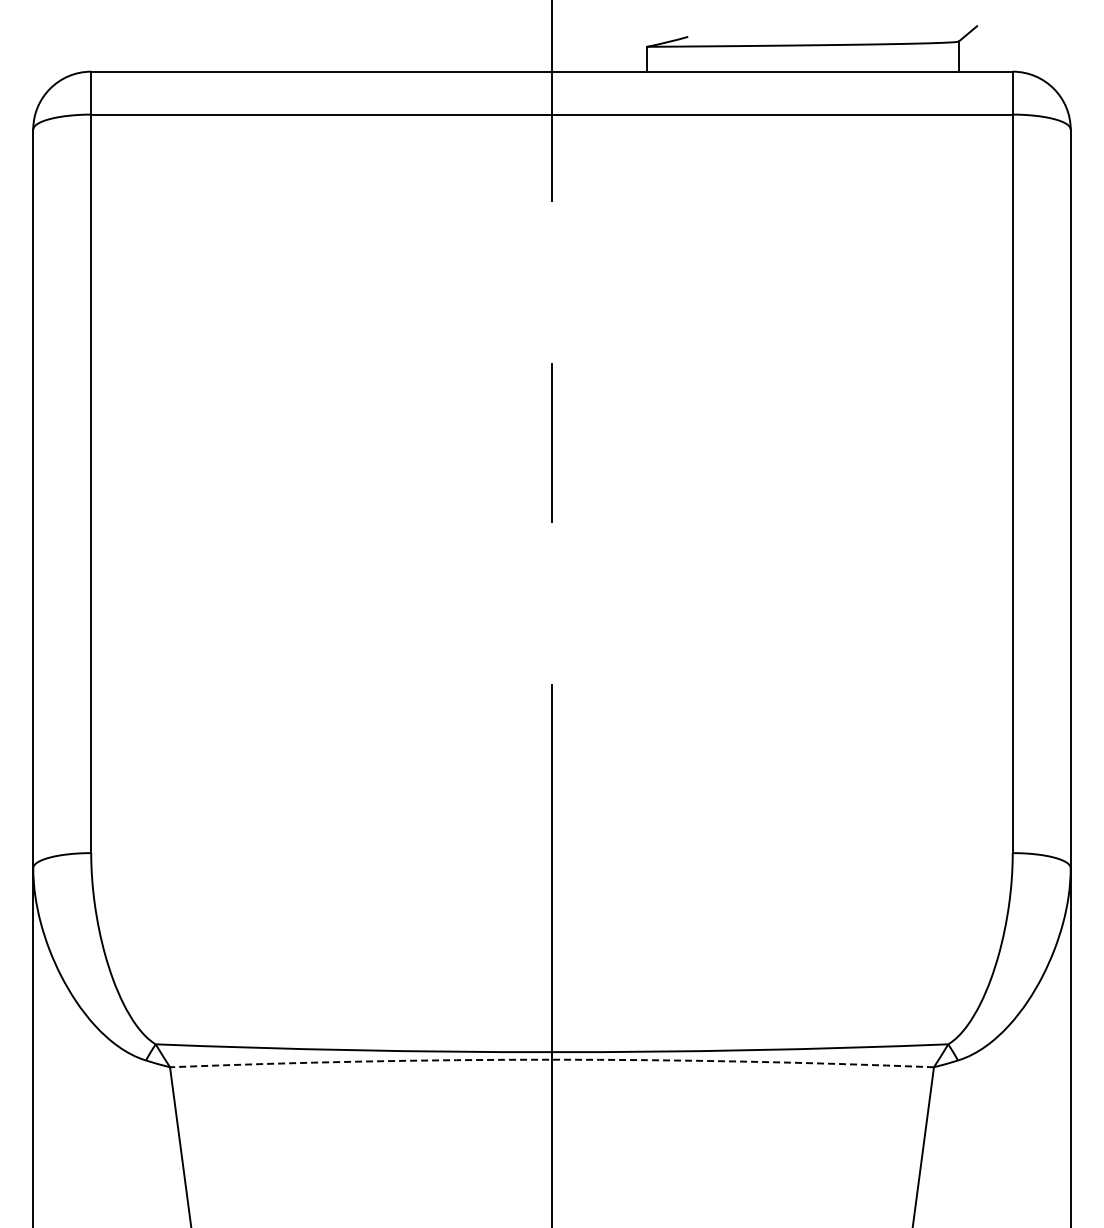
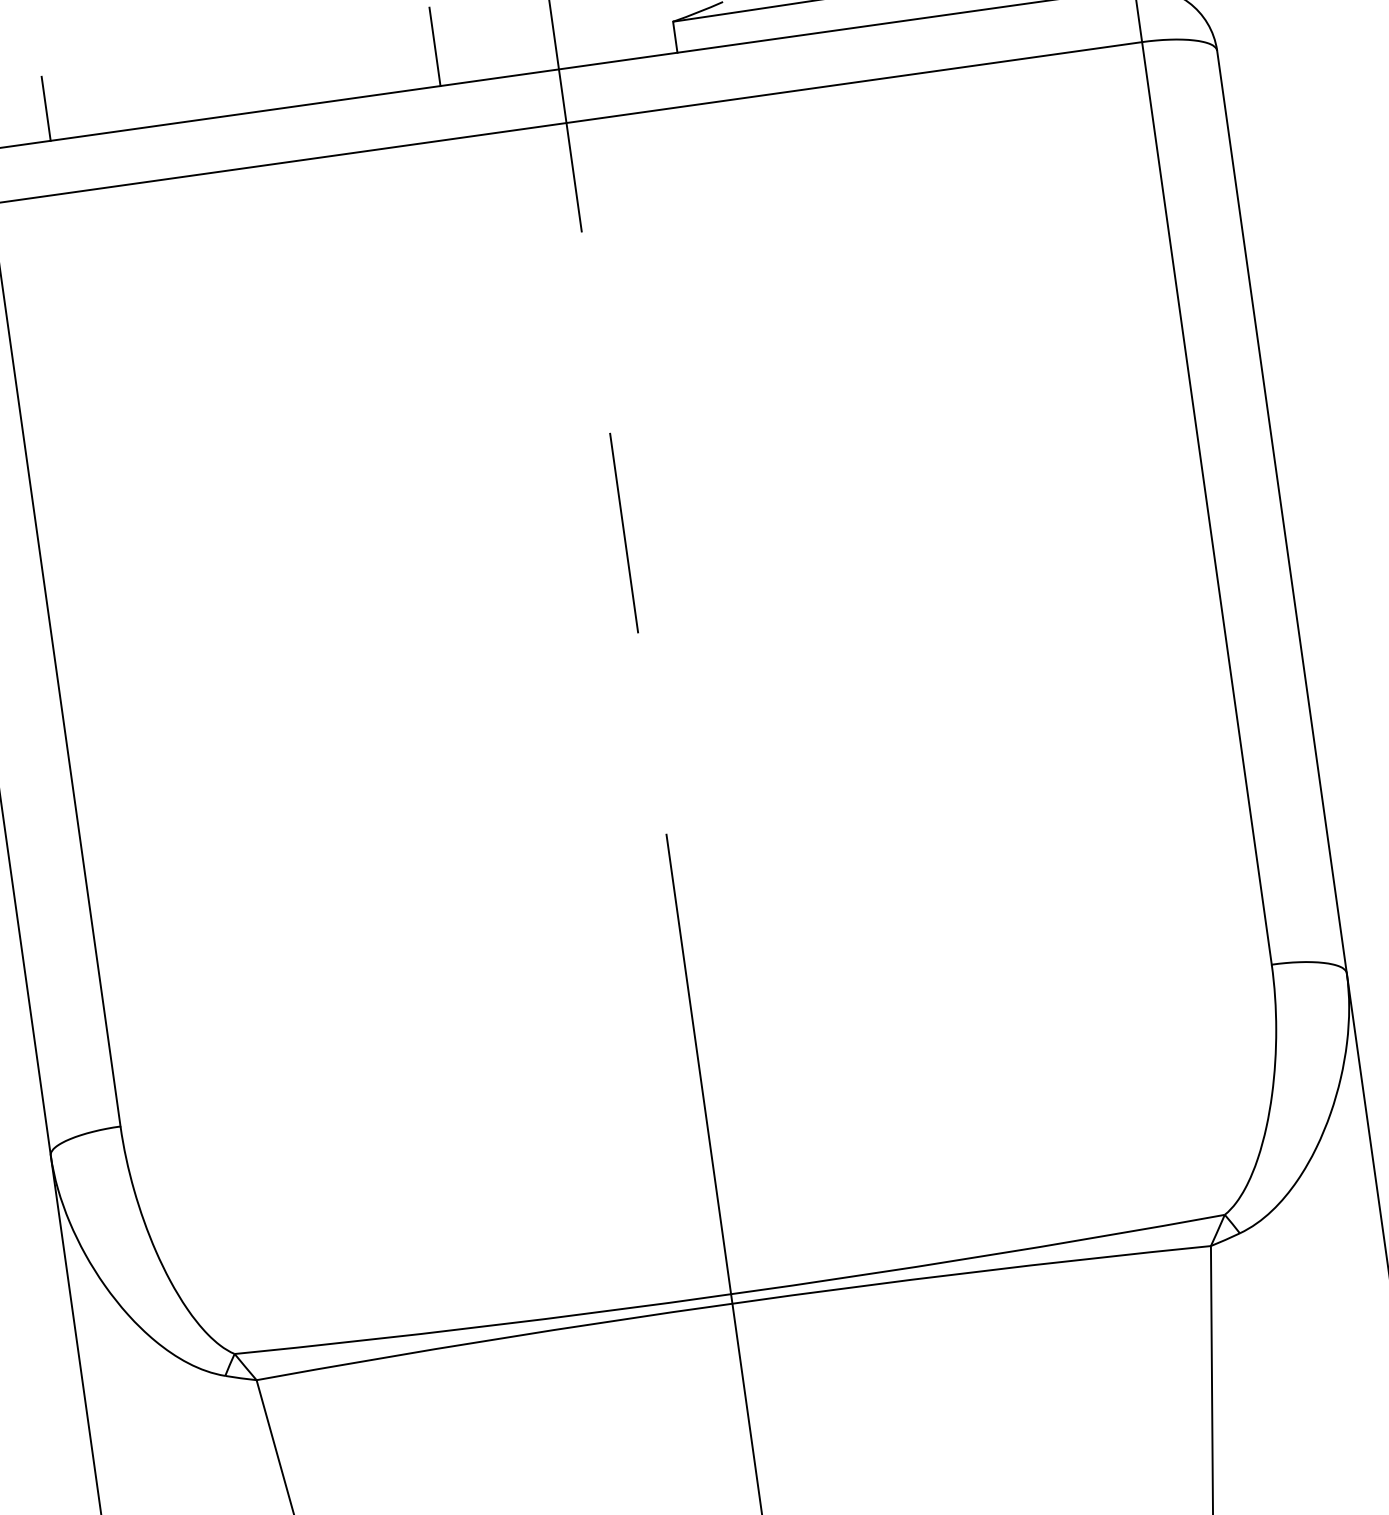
line: (457, 39) -> (435, 45), added
line: (145, 45) -> (46, 108), added
arc: (551, 1059) -> (731, 1303), dashed -> solid

